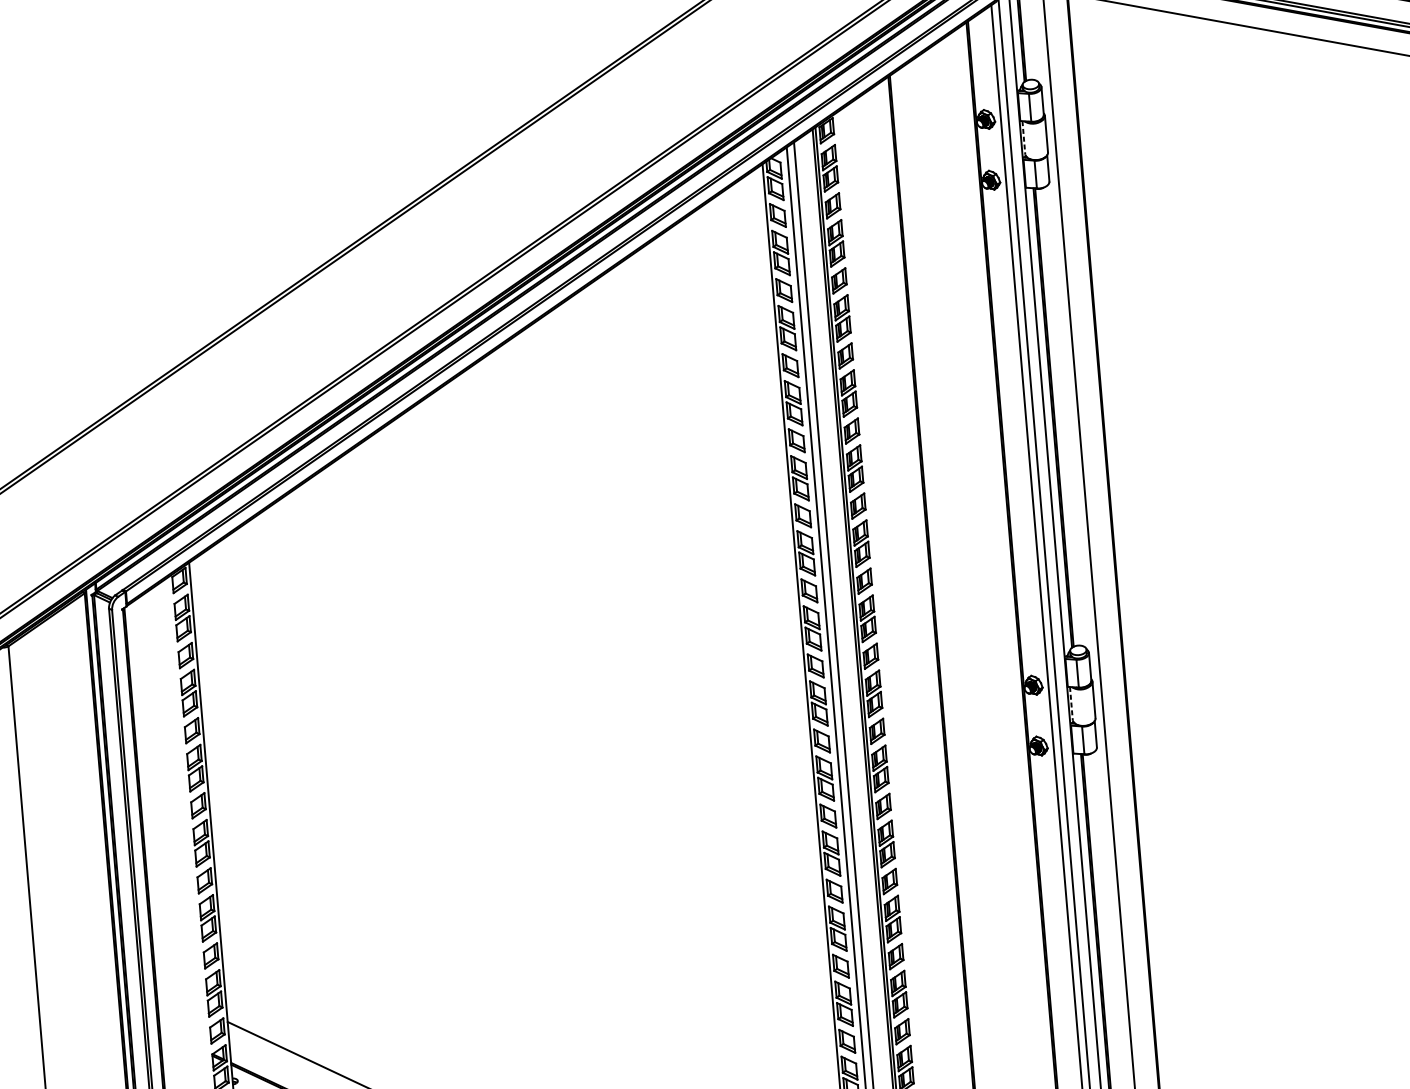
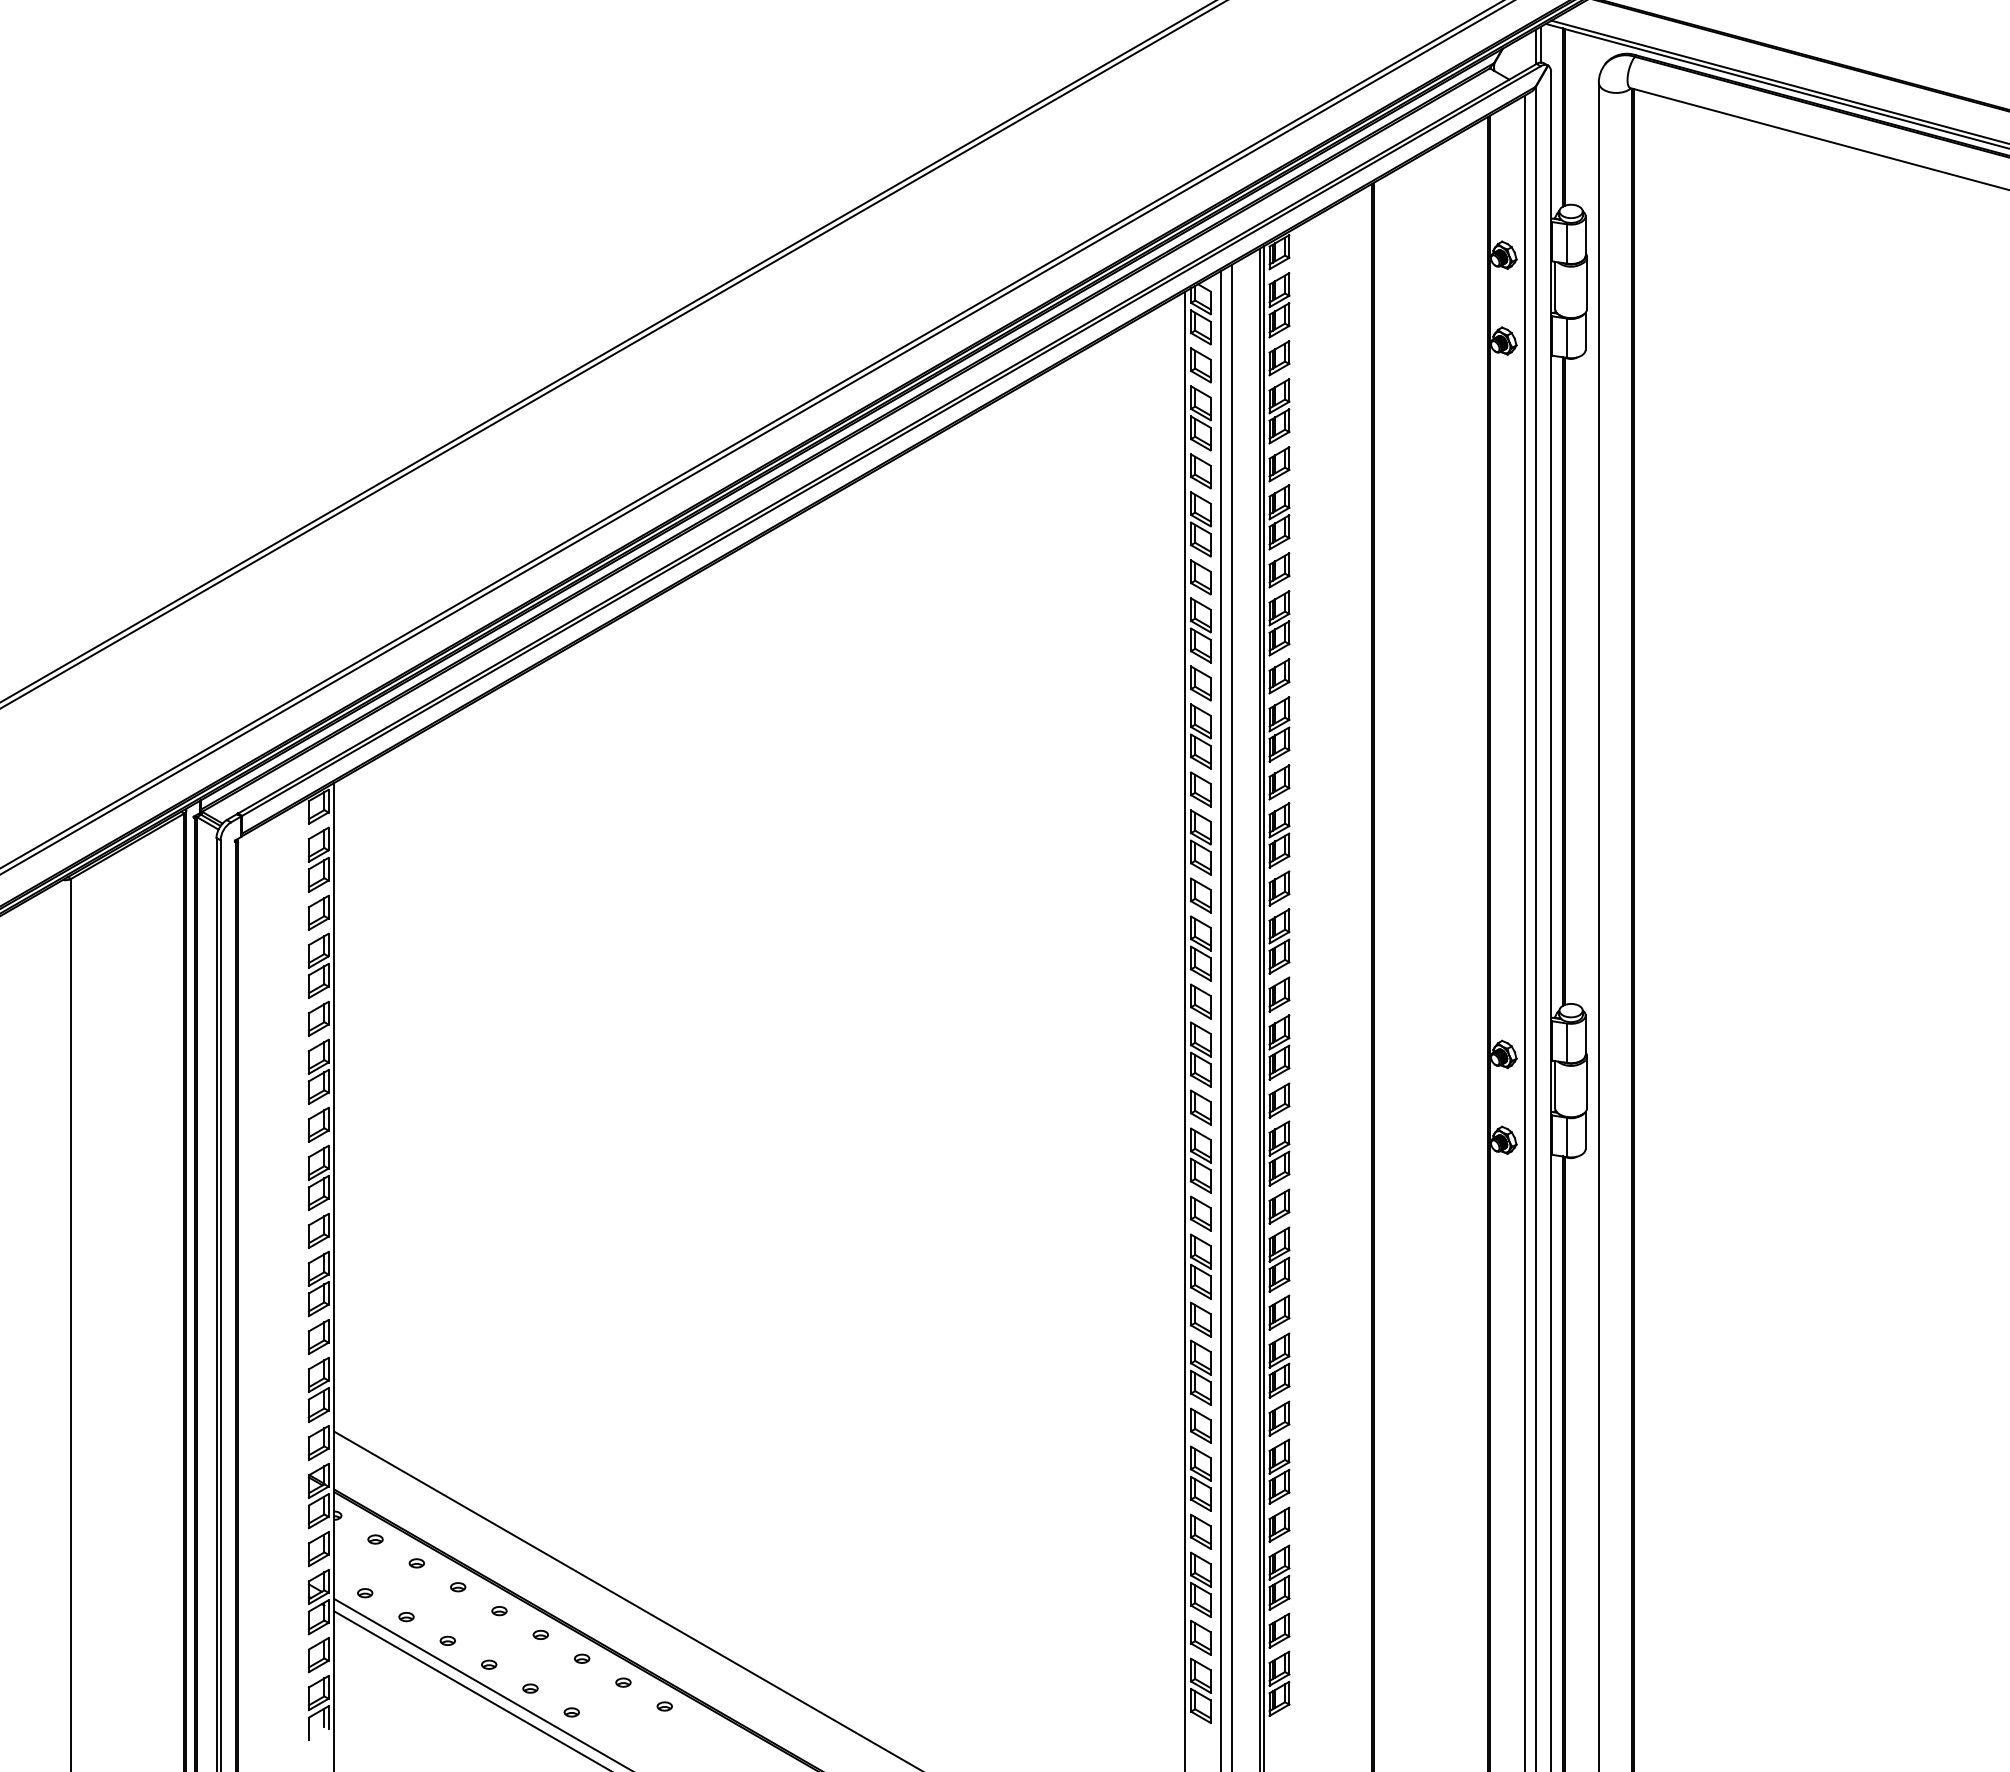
line: (1024, 137) -> (1555, 285), dashed -> solid
line: (1071, 703) -> (1555, 1084), dashed -> solid

